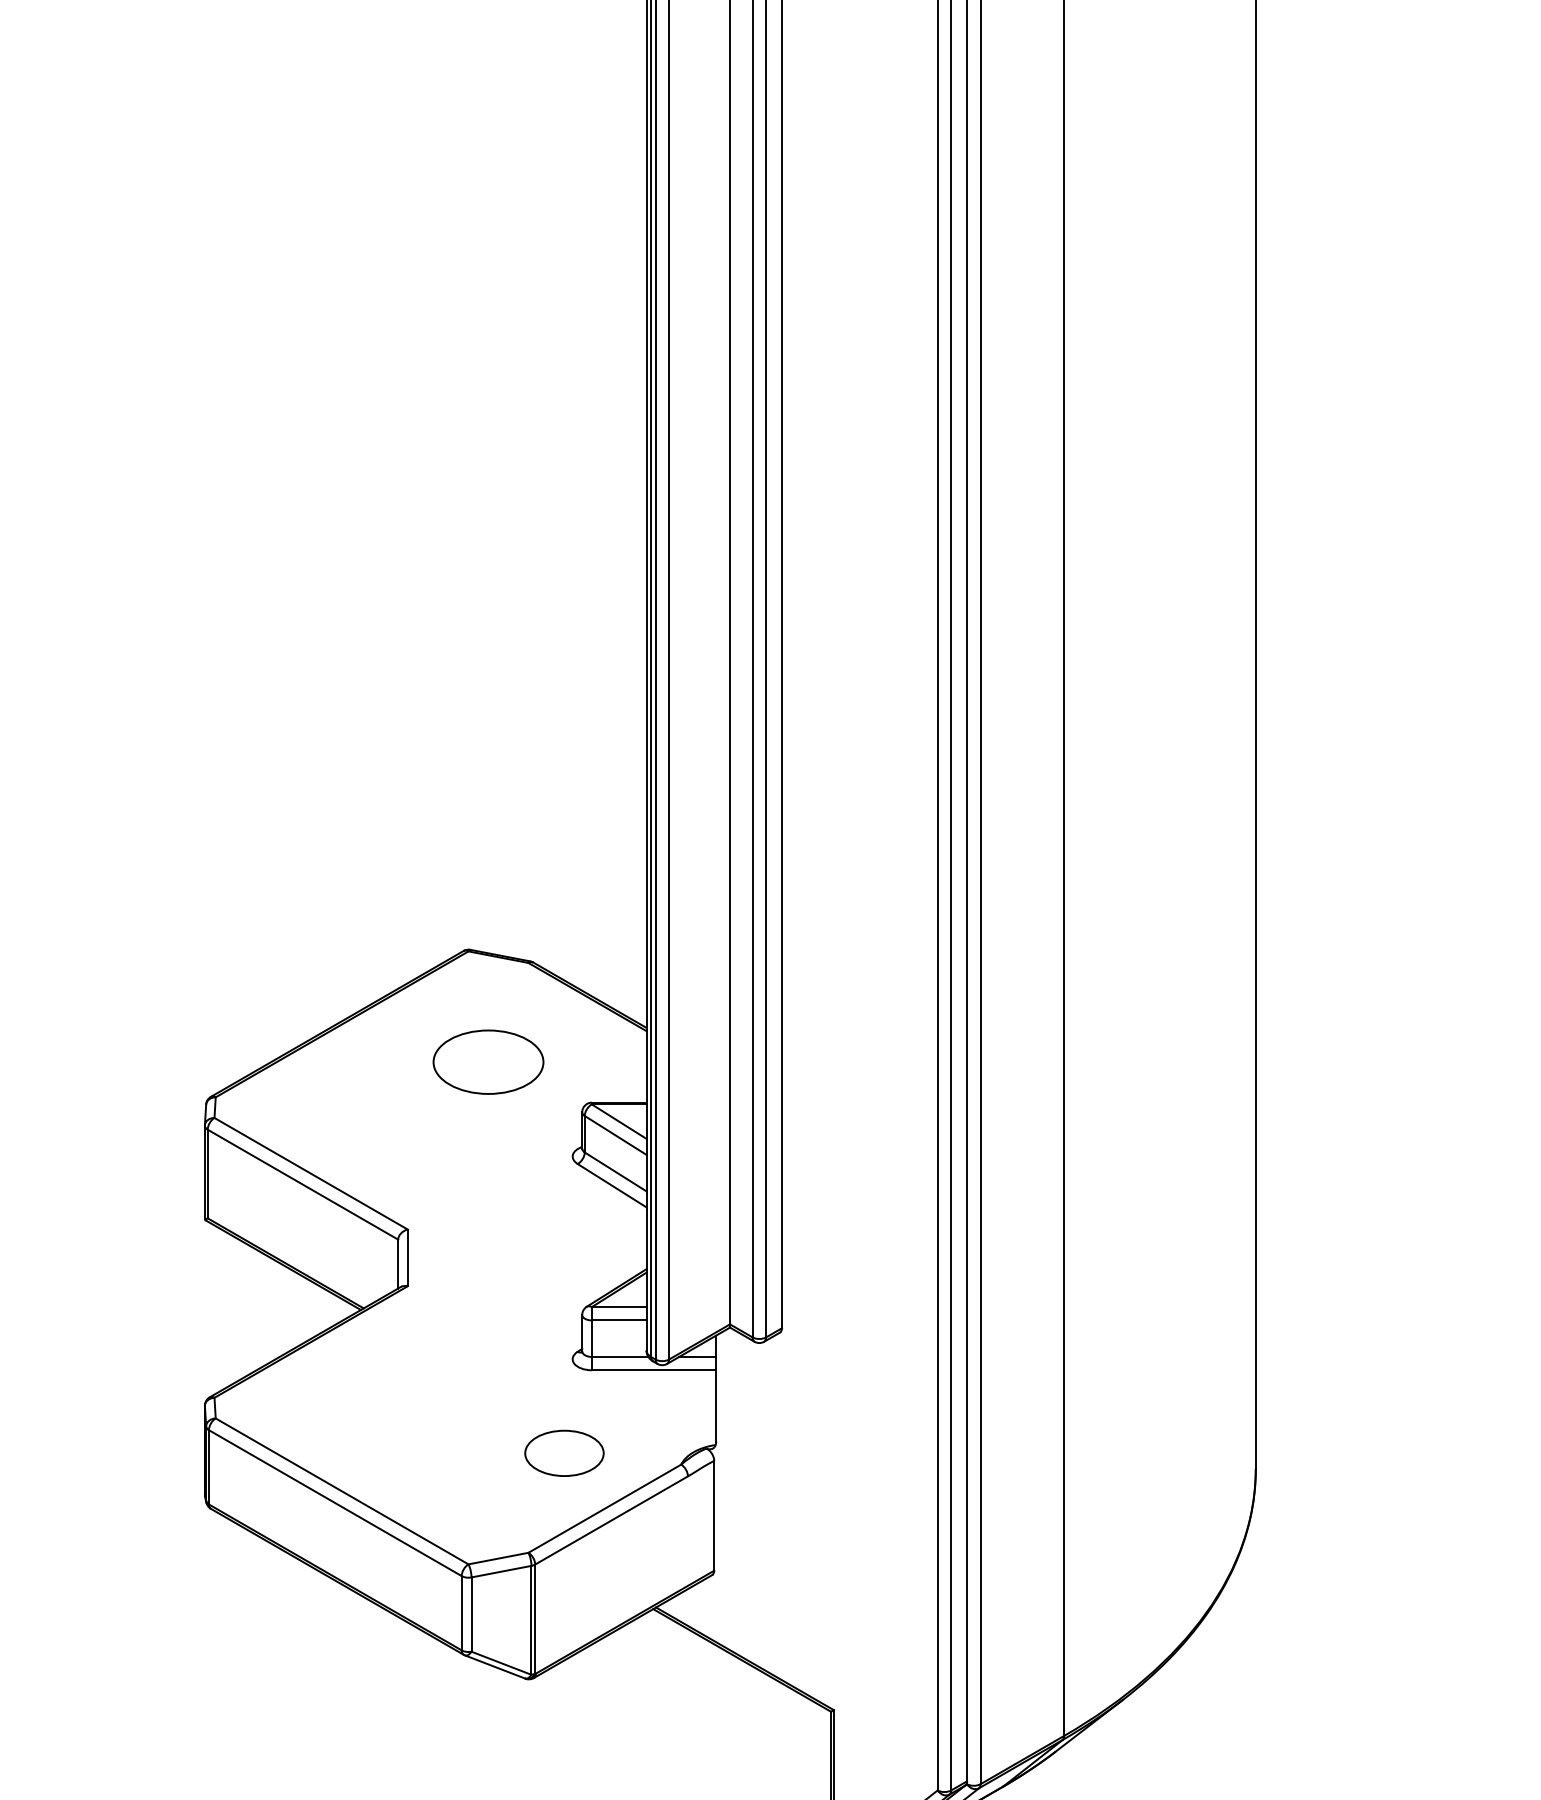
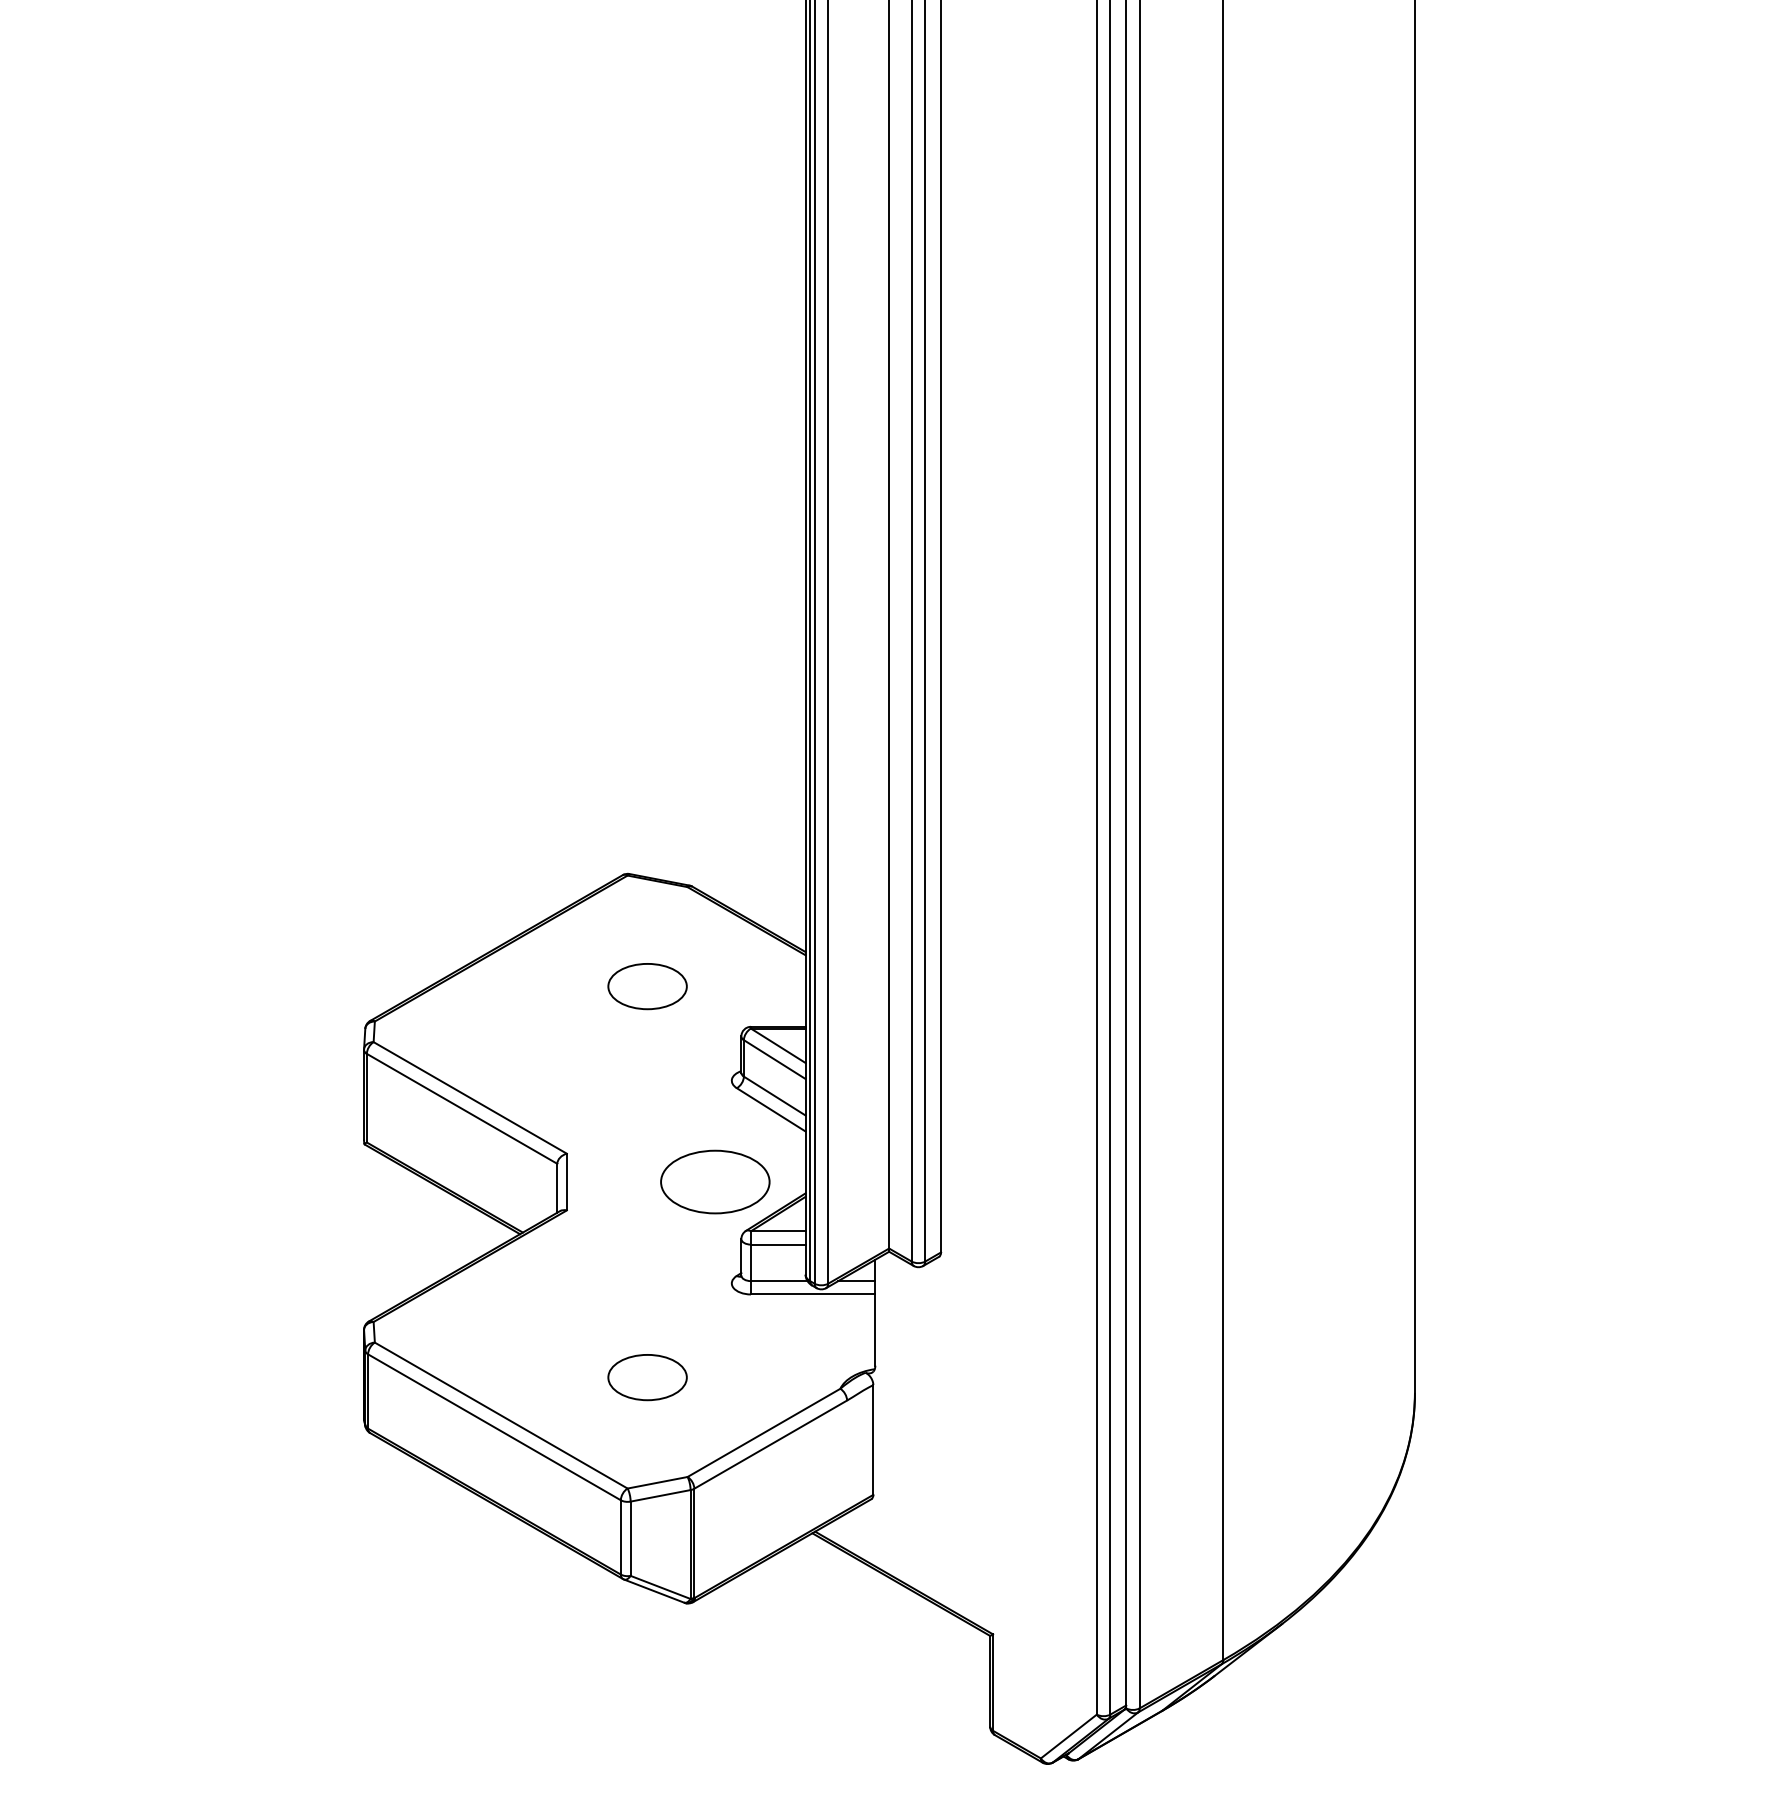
part: (488, 1062) -> (647, 986), size x0.71
part: (556, 1257) -> (715, 1181), added
part: (564, 1453) -> (647, 1377), moved

